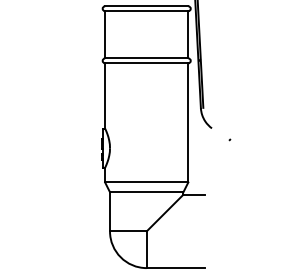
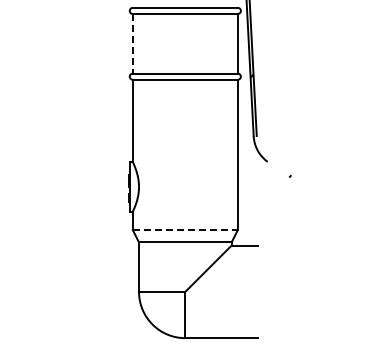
line: (104, 34) -> (132, 43), solid -> dashed
line: (146, 182) -> (185, 230), solid -> dashed

